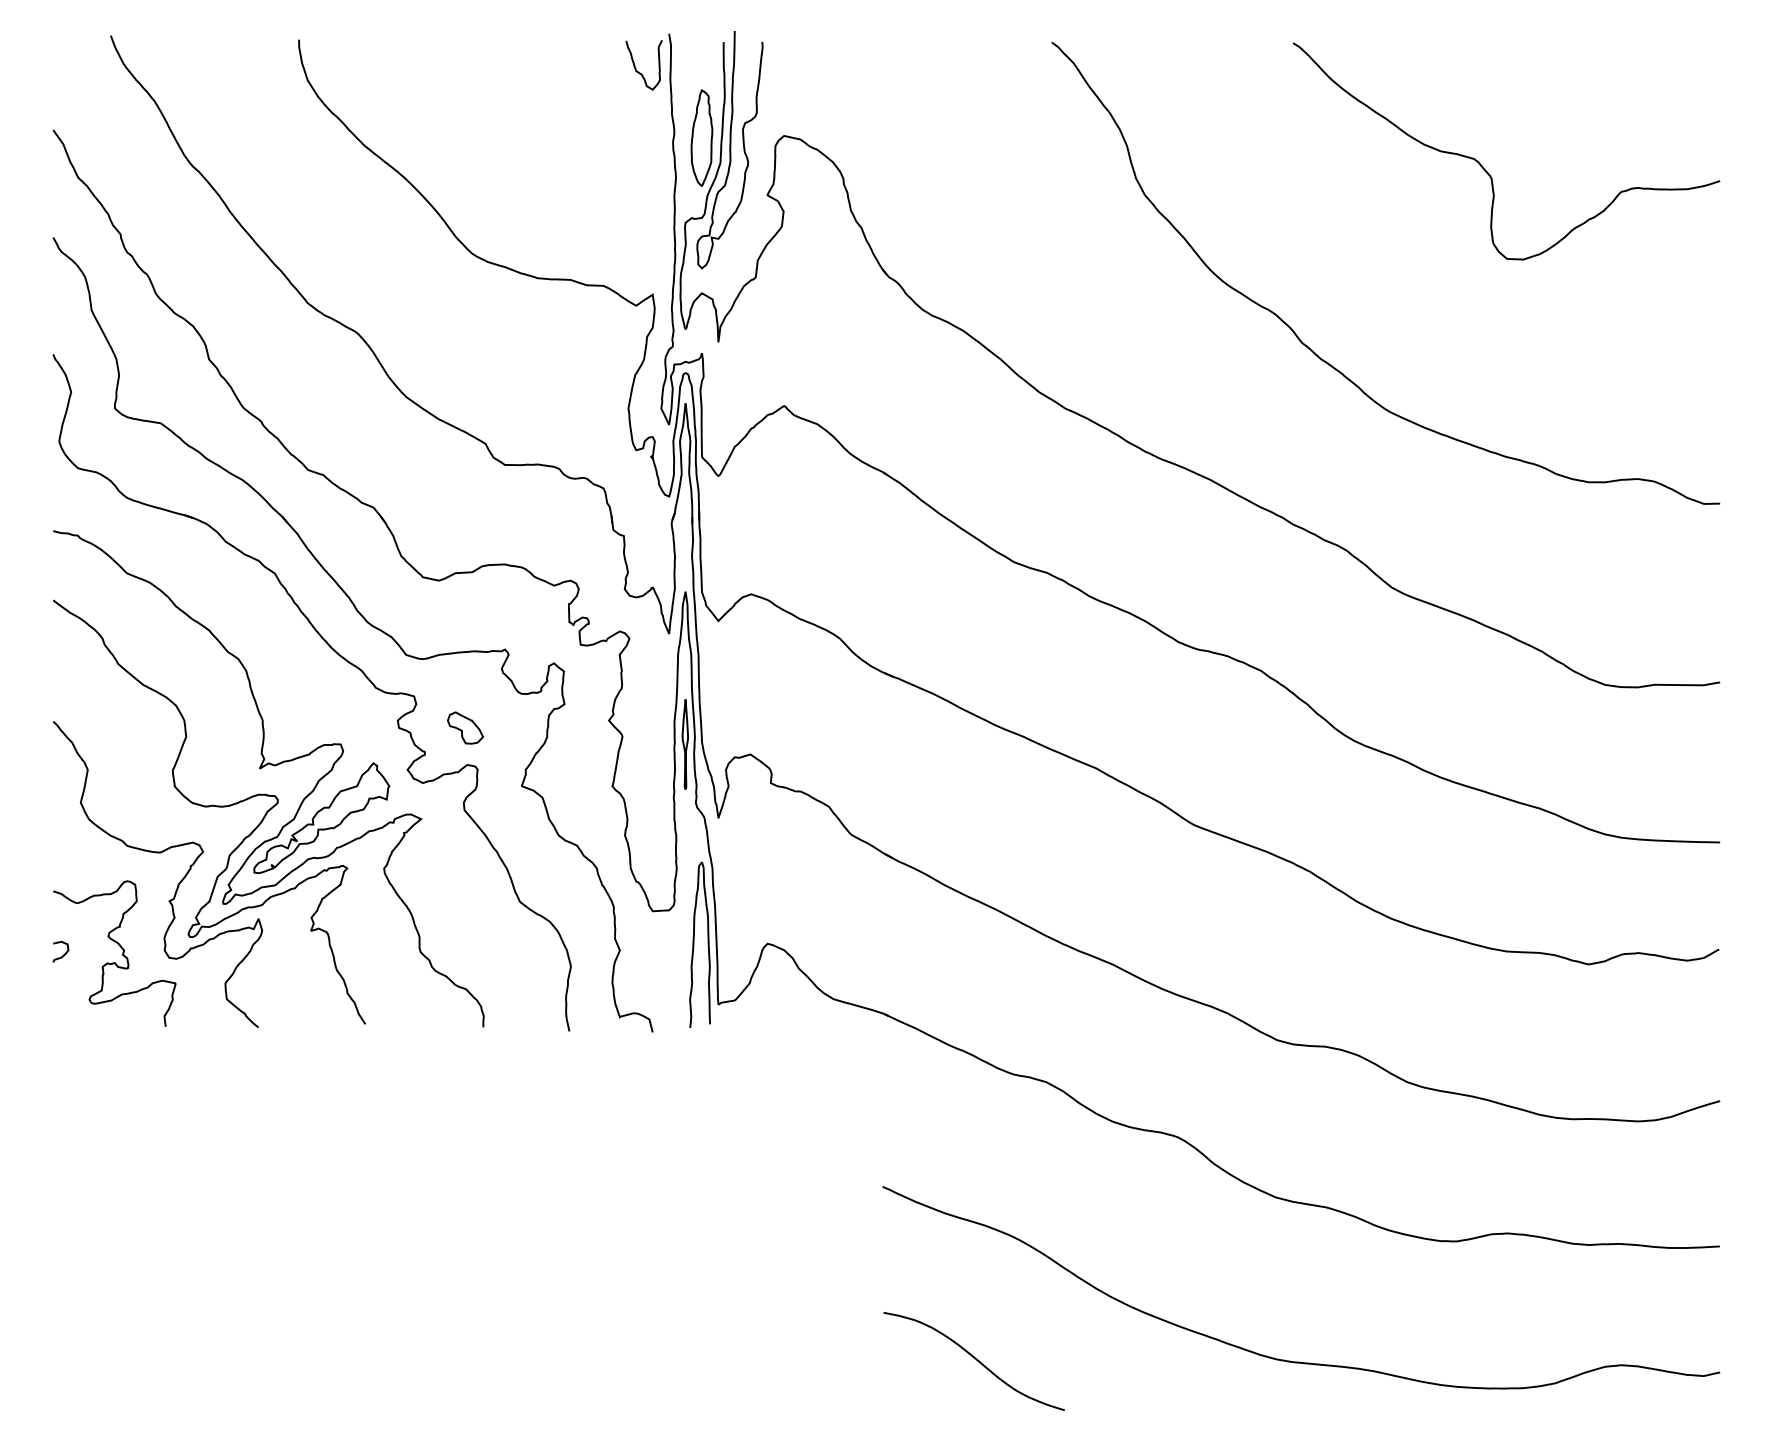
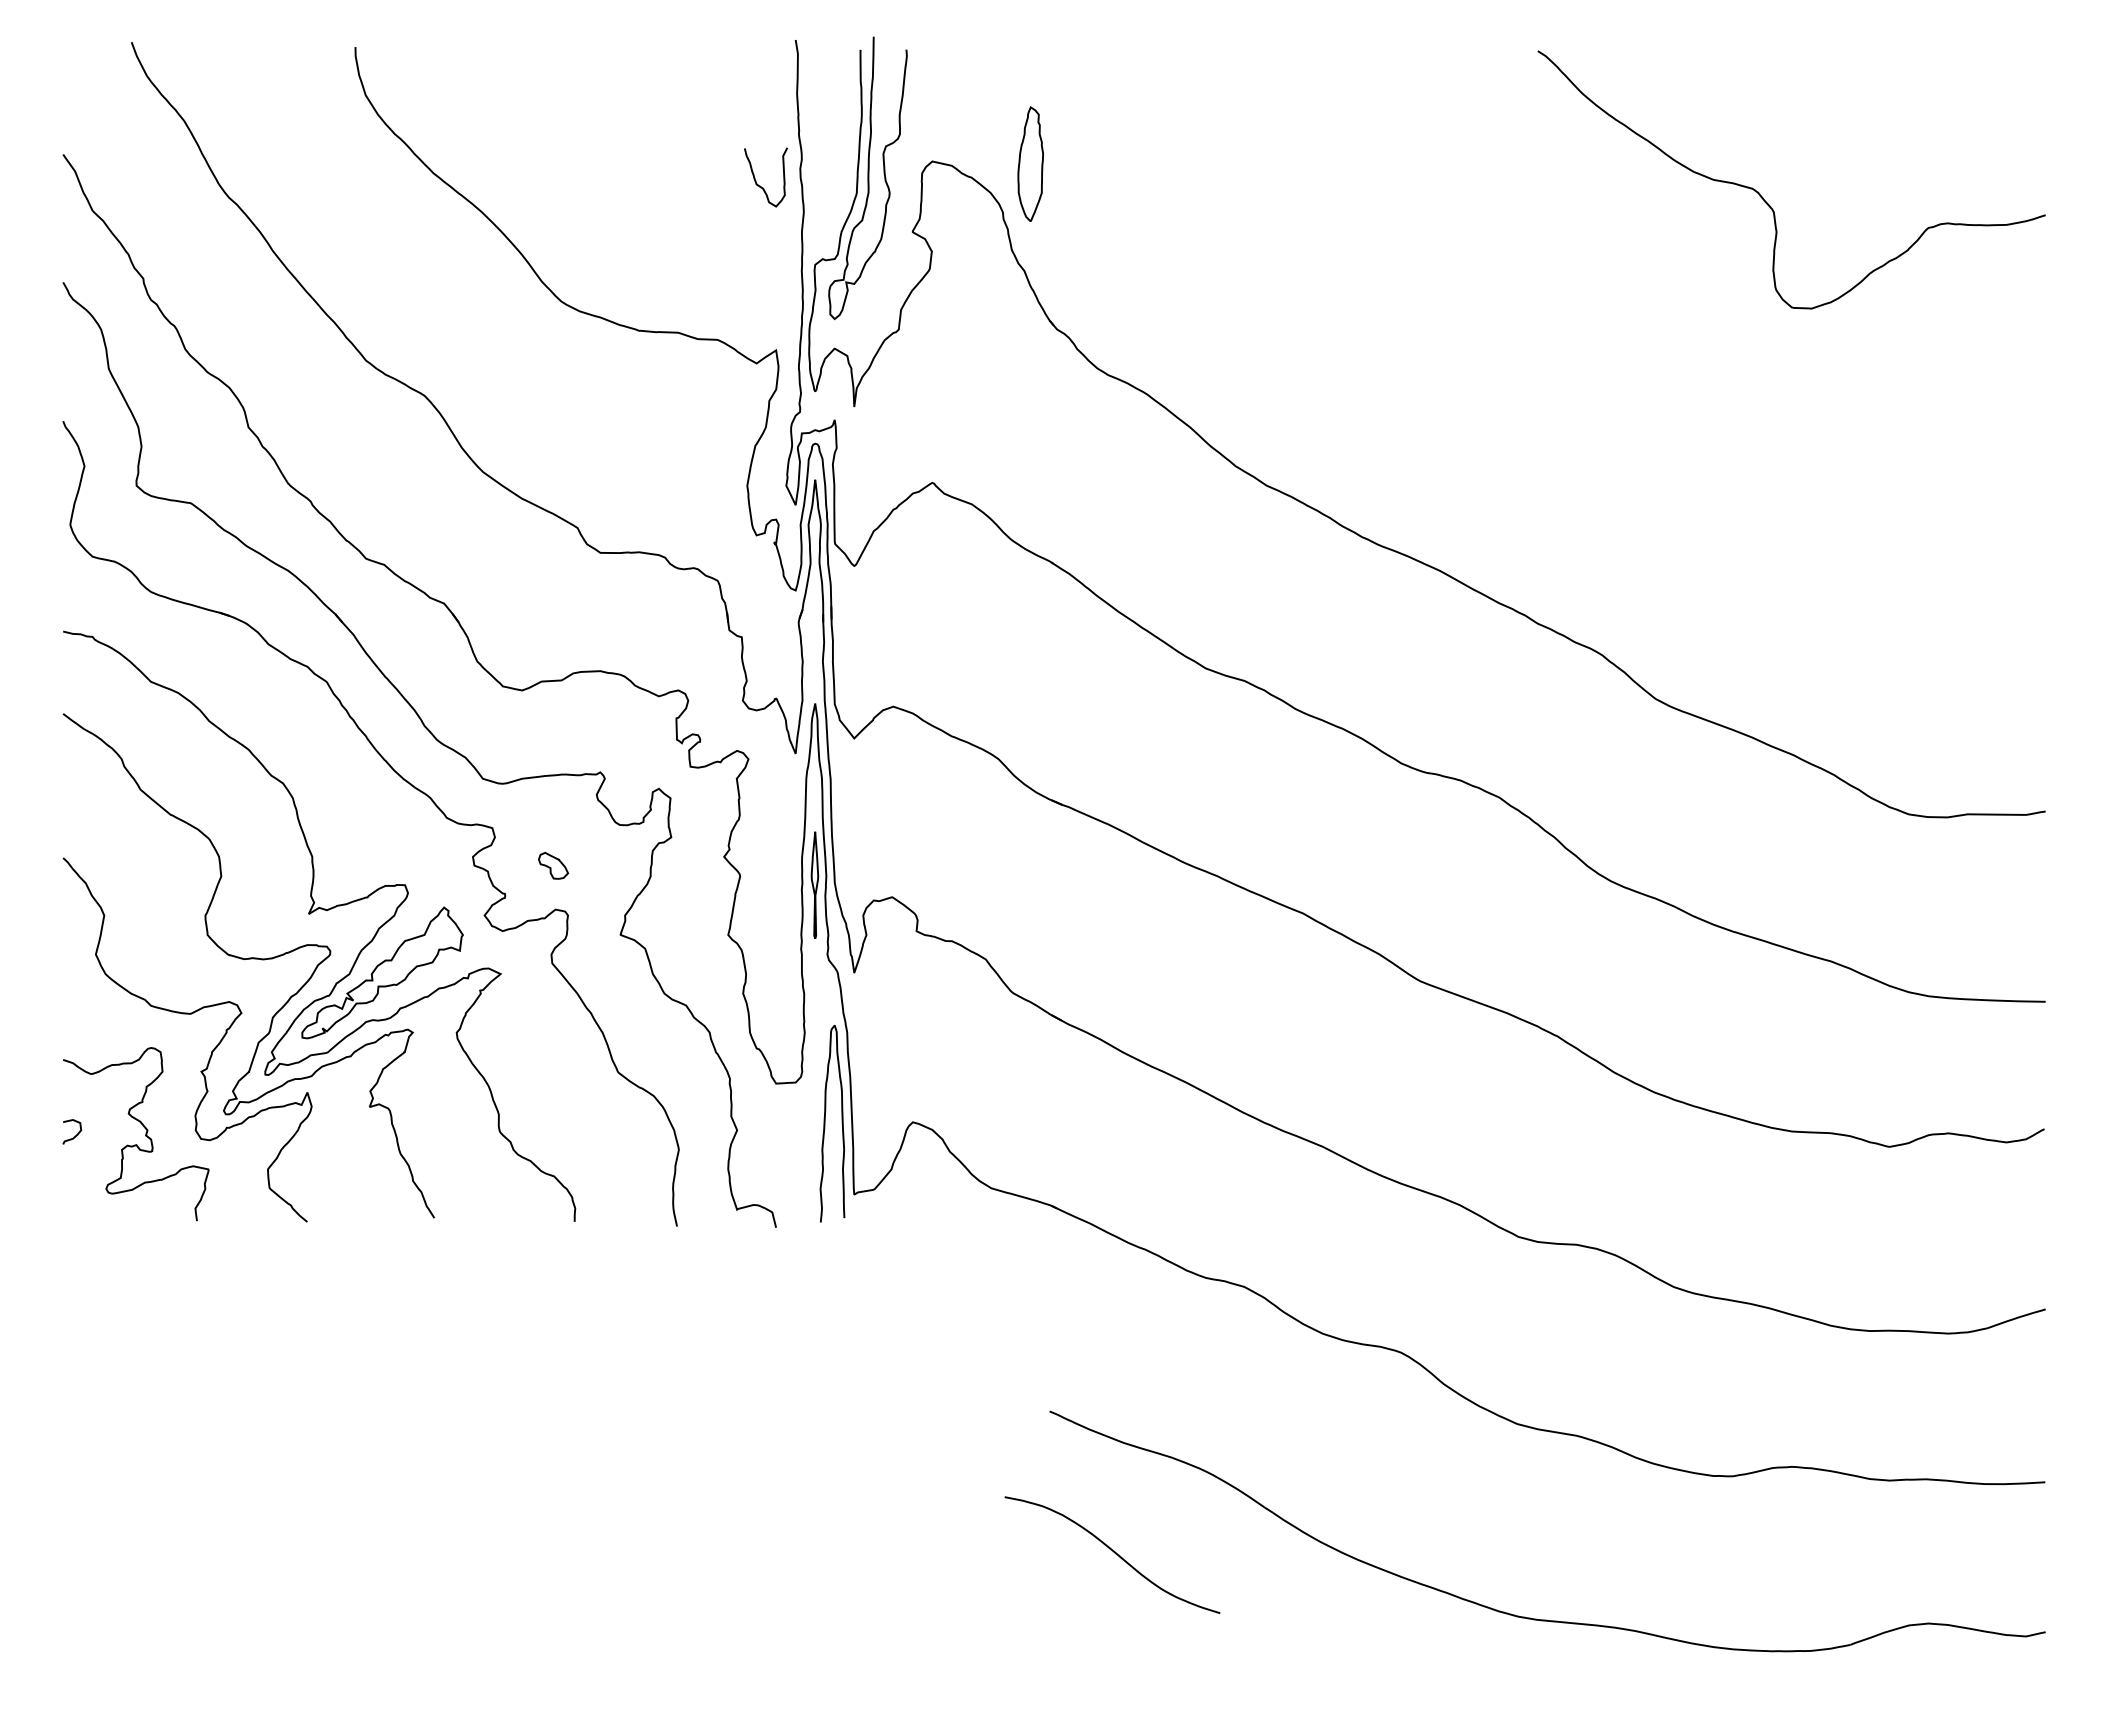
curve: (639, 72) -> (760, 185), moved
part: (701, 137) -> (1030, 163), moved
curve: (1315, 352) -> (1564, 419), removed
part: (465, 727) -> (553, 865), size x0.7
curve: (975, 1359) -> (1113, 1552), moved

